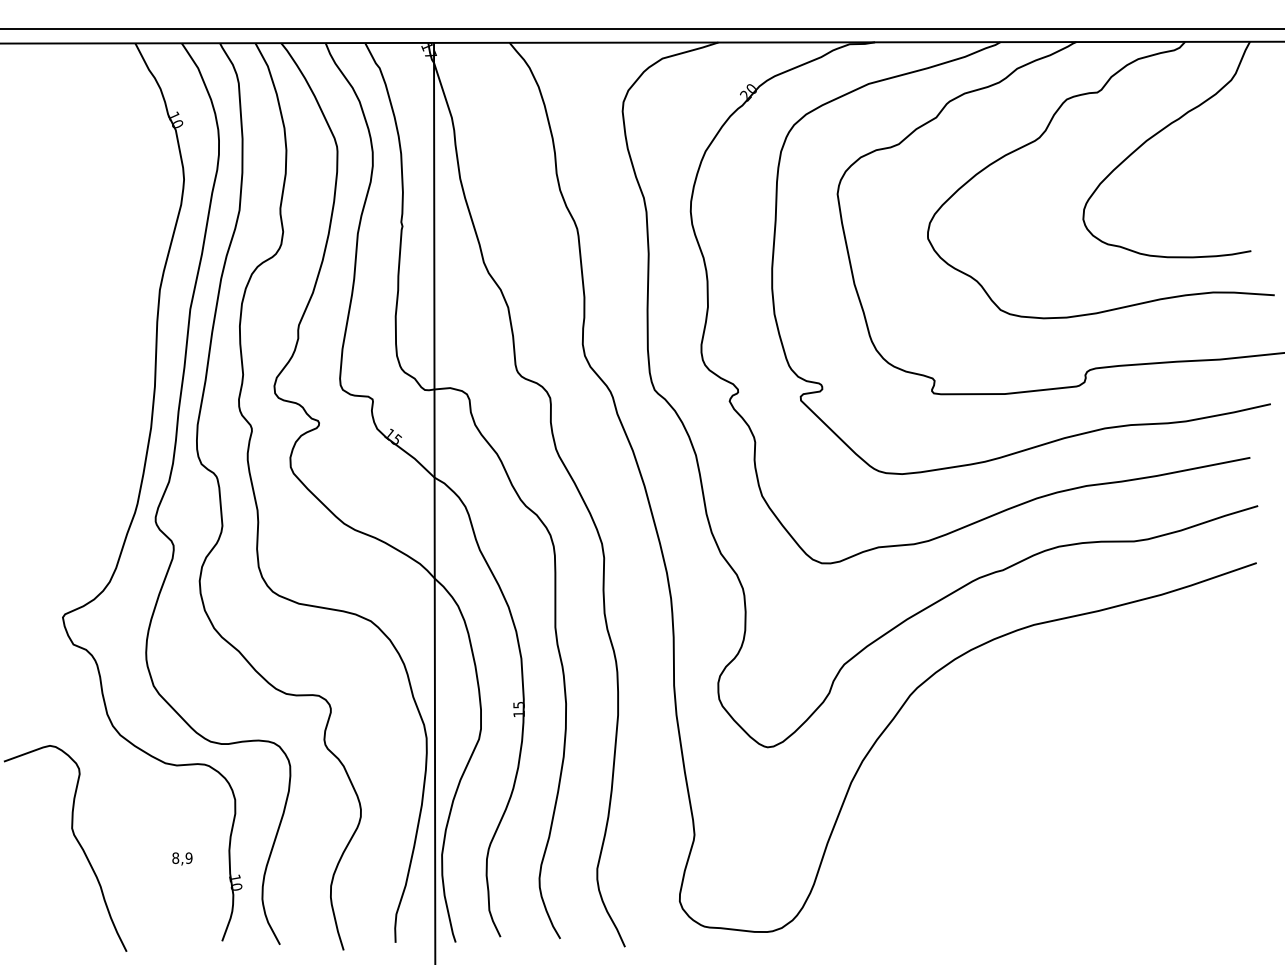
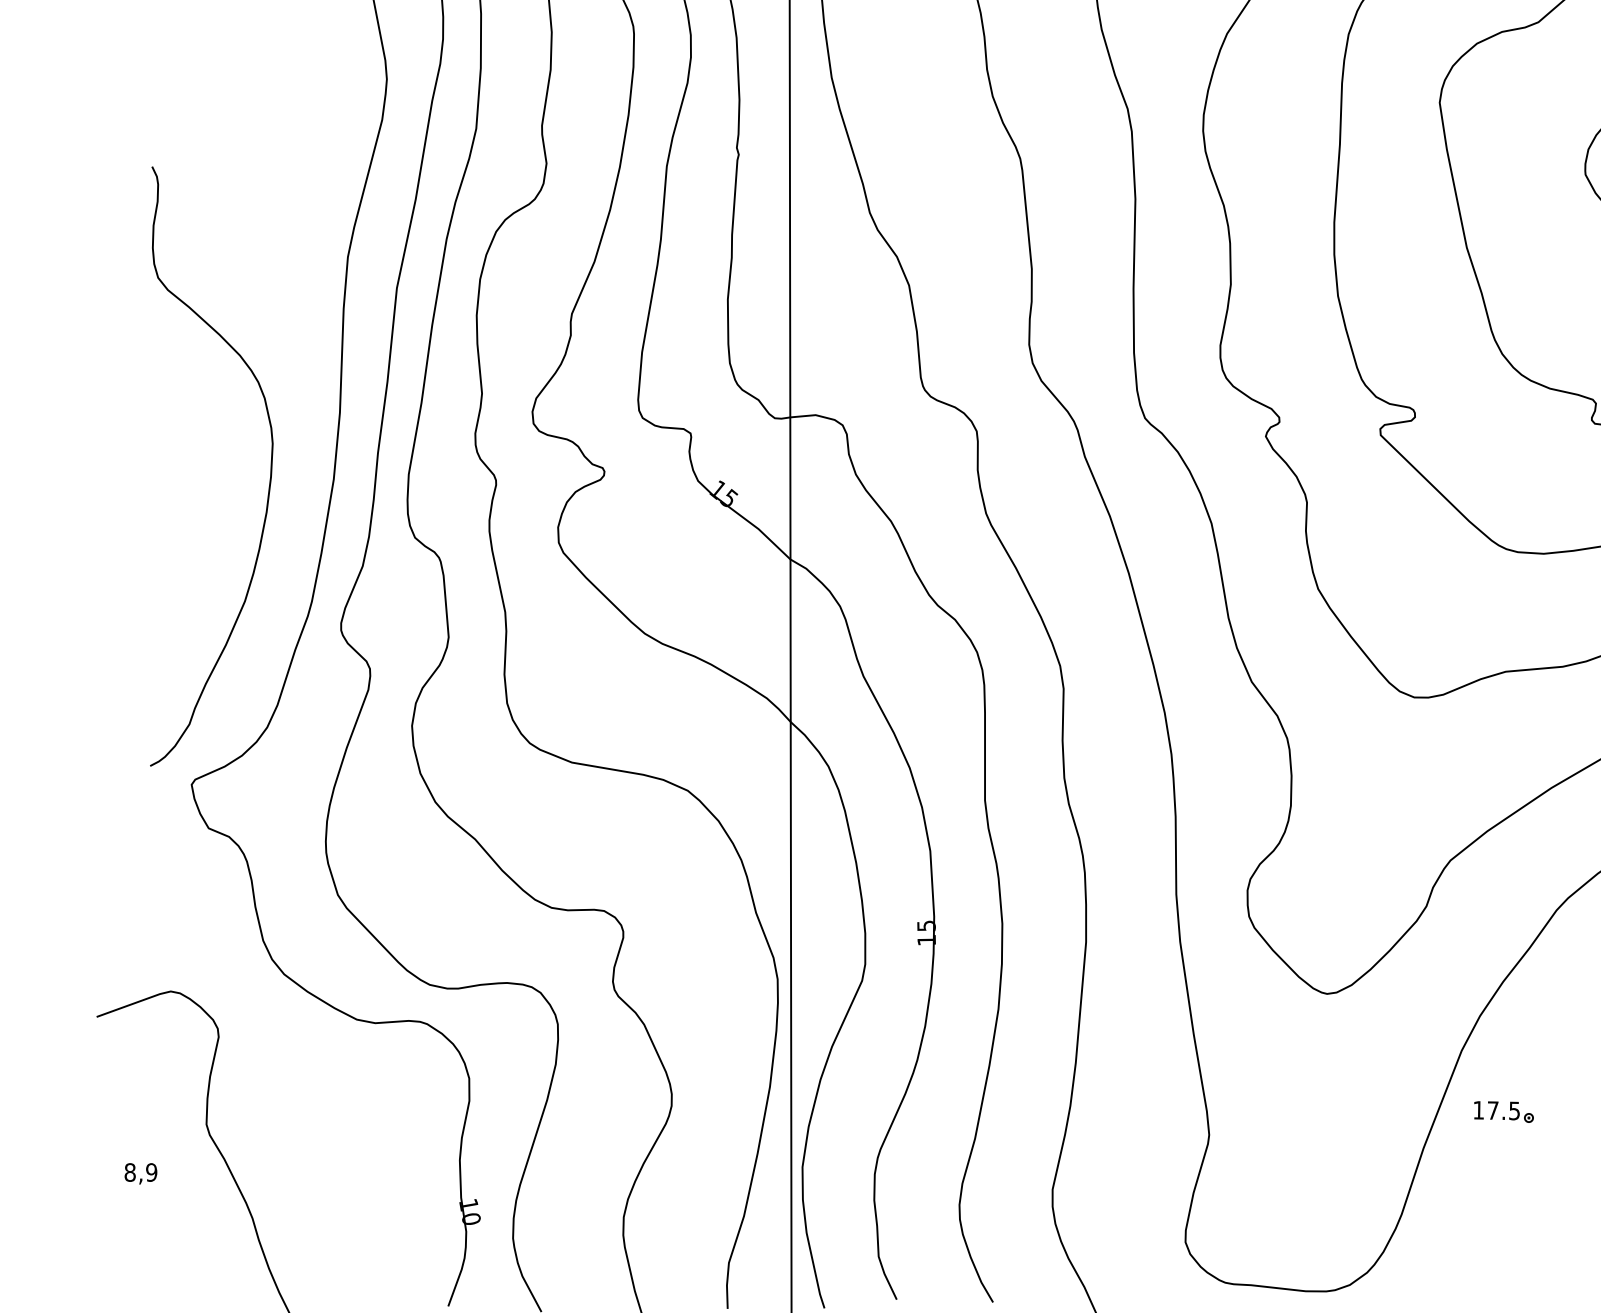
curve: (111, 419) -> (269, 465), added
part: (877, 820) -> (1503, 1111), added
text: (182, 858) -> (141, 1173), moved

